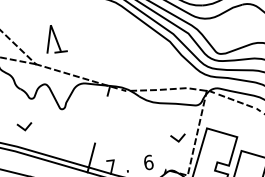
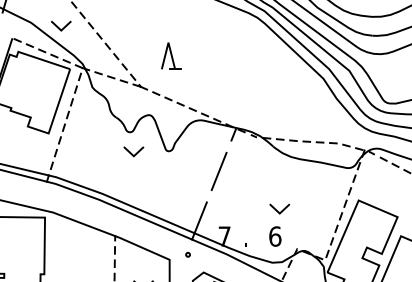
part: (55, 38) -> (171, 55), size x0.71
line: (100, 118) -> (218, 170), added
line: (23, 127) -> (131, 152), moved
line: (176, 139) -> (277, 210), moved

